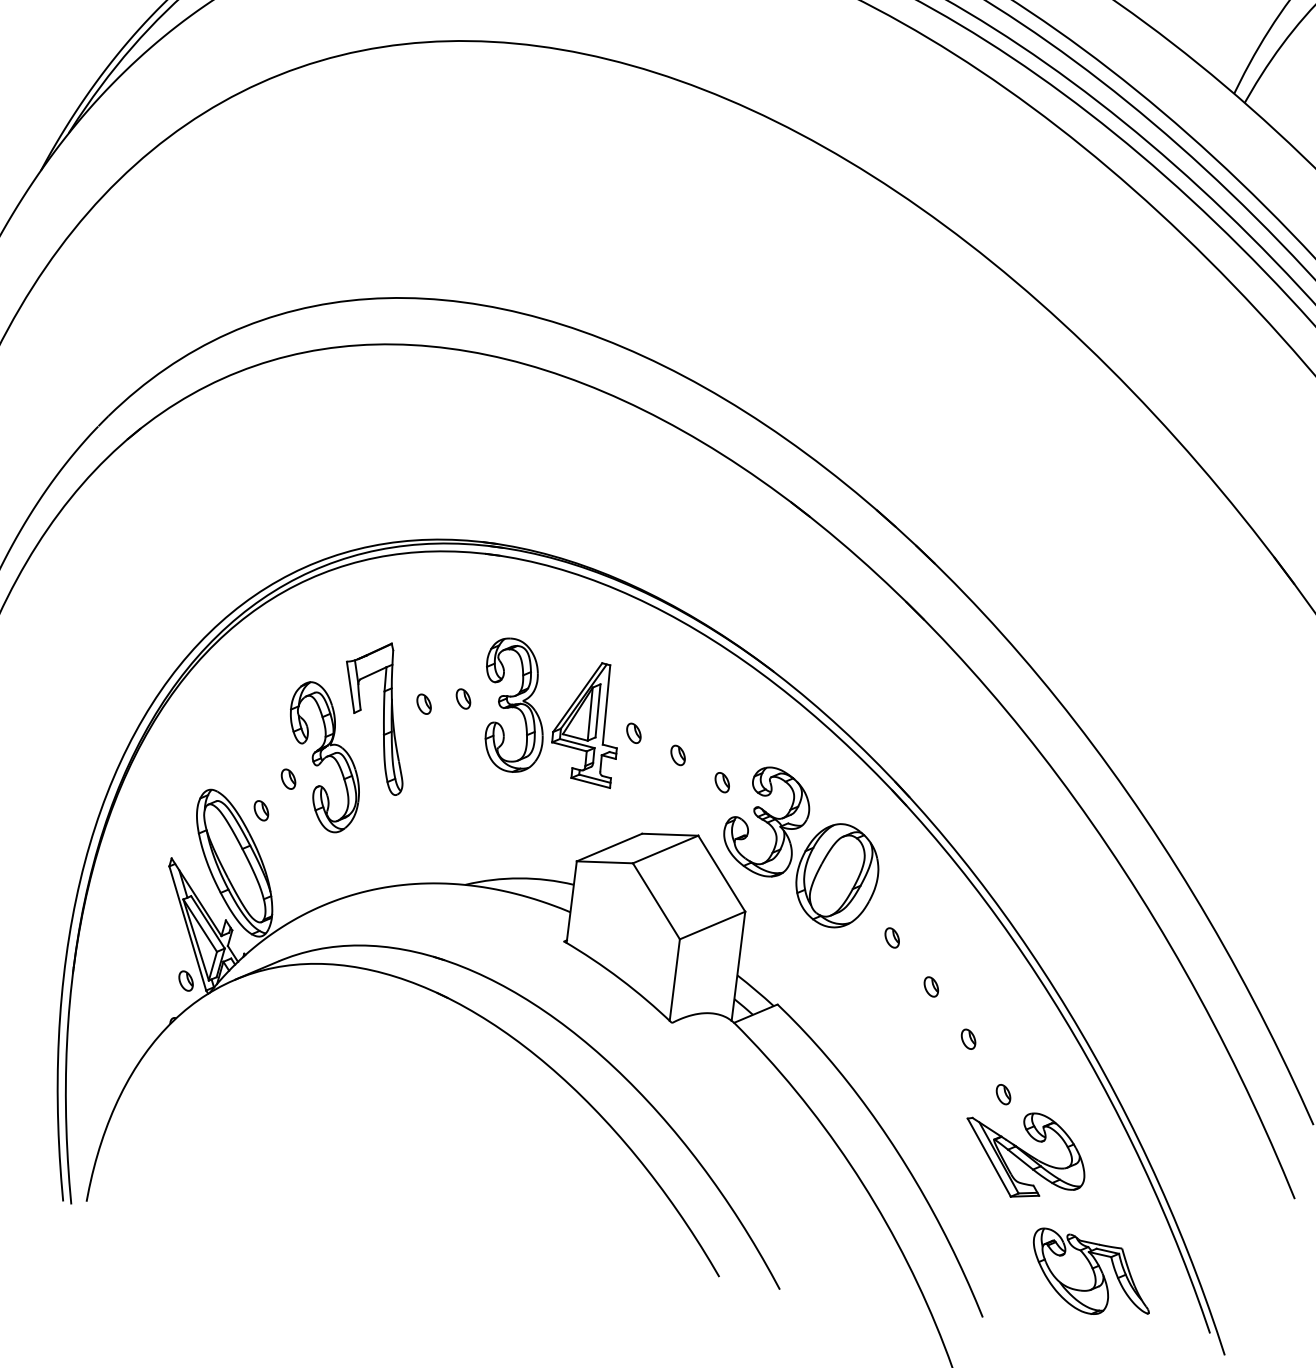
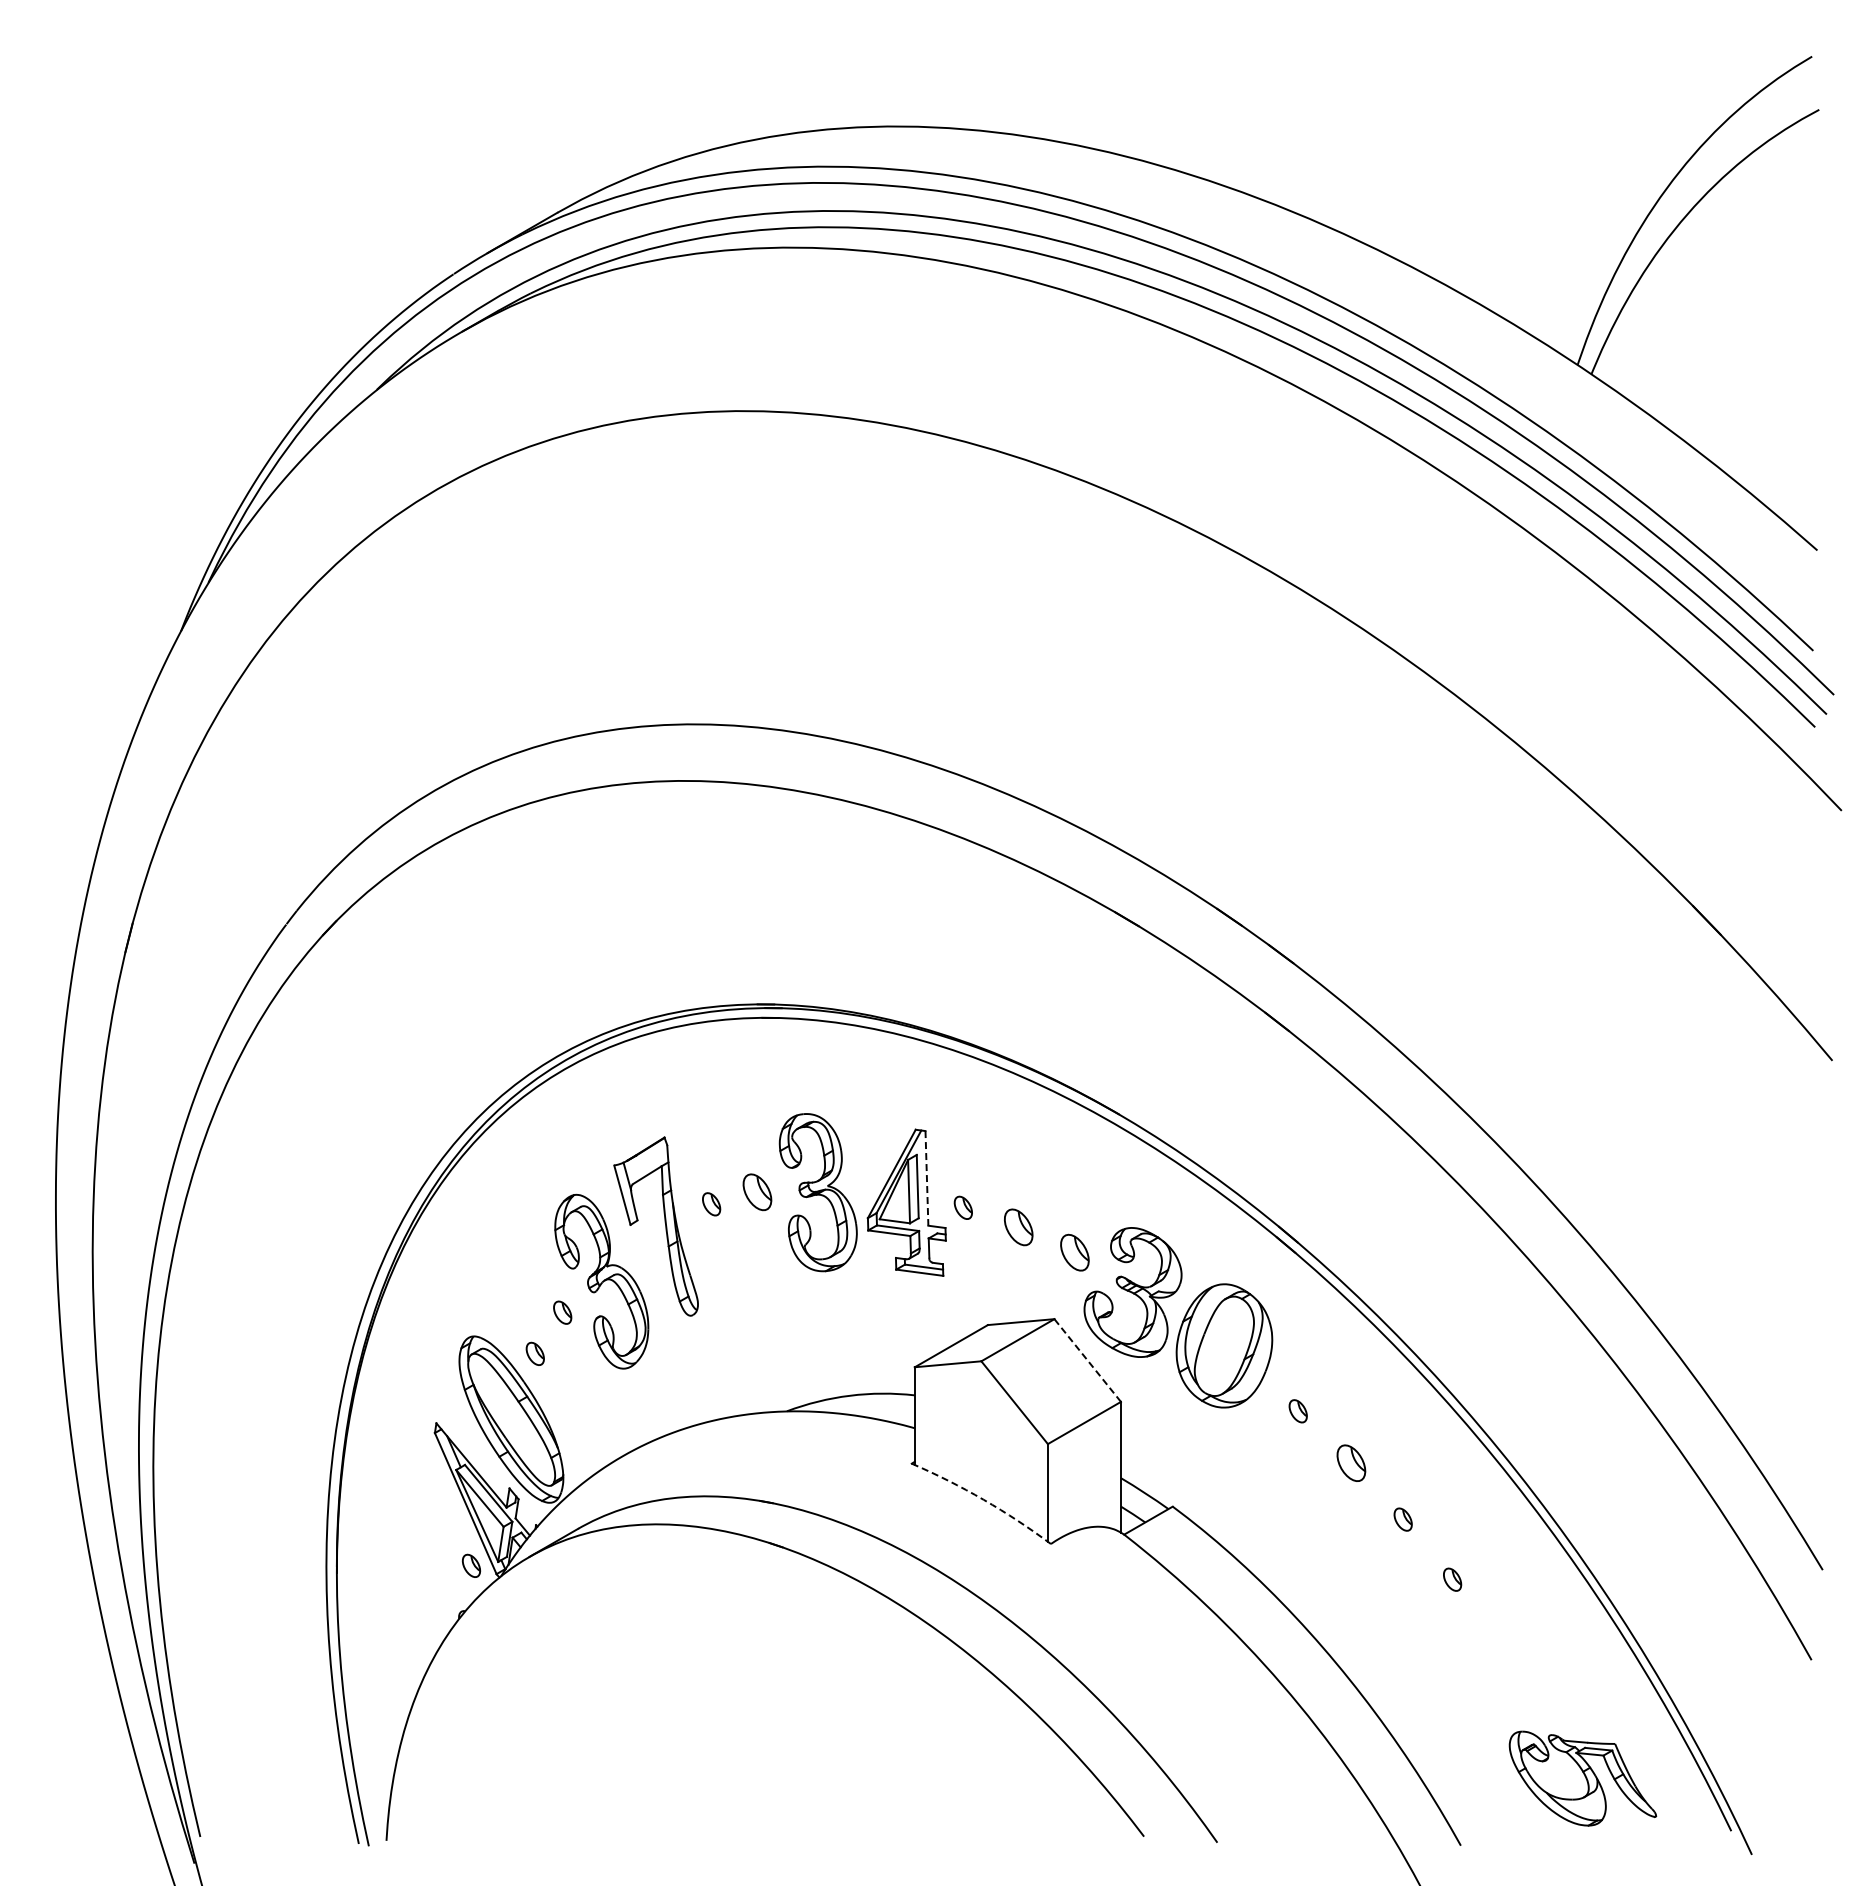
part: (462, 699) -> (756, 1192), size x1.6
line: (606, 705) -> (926, 1178), solid -> dashed
part: (677, 755) -> (1018, 1227), size x1.6
part: (721, 783) -> (1074, 1253), size x1.6
line: (721, 873) -> (1087, 1360), solid -> dashed
arc: (620, 978) -> (983, 1499), solid -> dashed
part: (931, 987) -> (1351, 1463), size x1.6
part: (1024, 1155) -> (1486, 1648), removed

